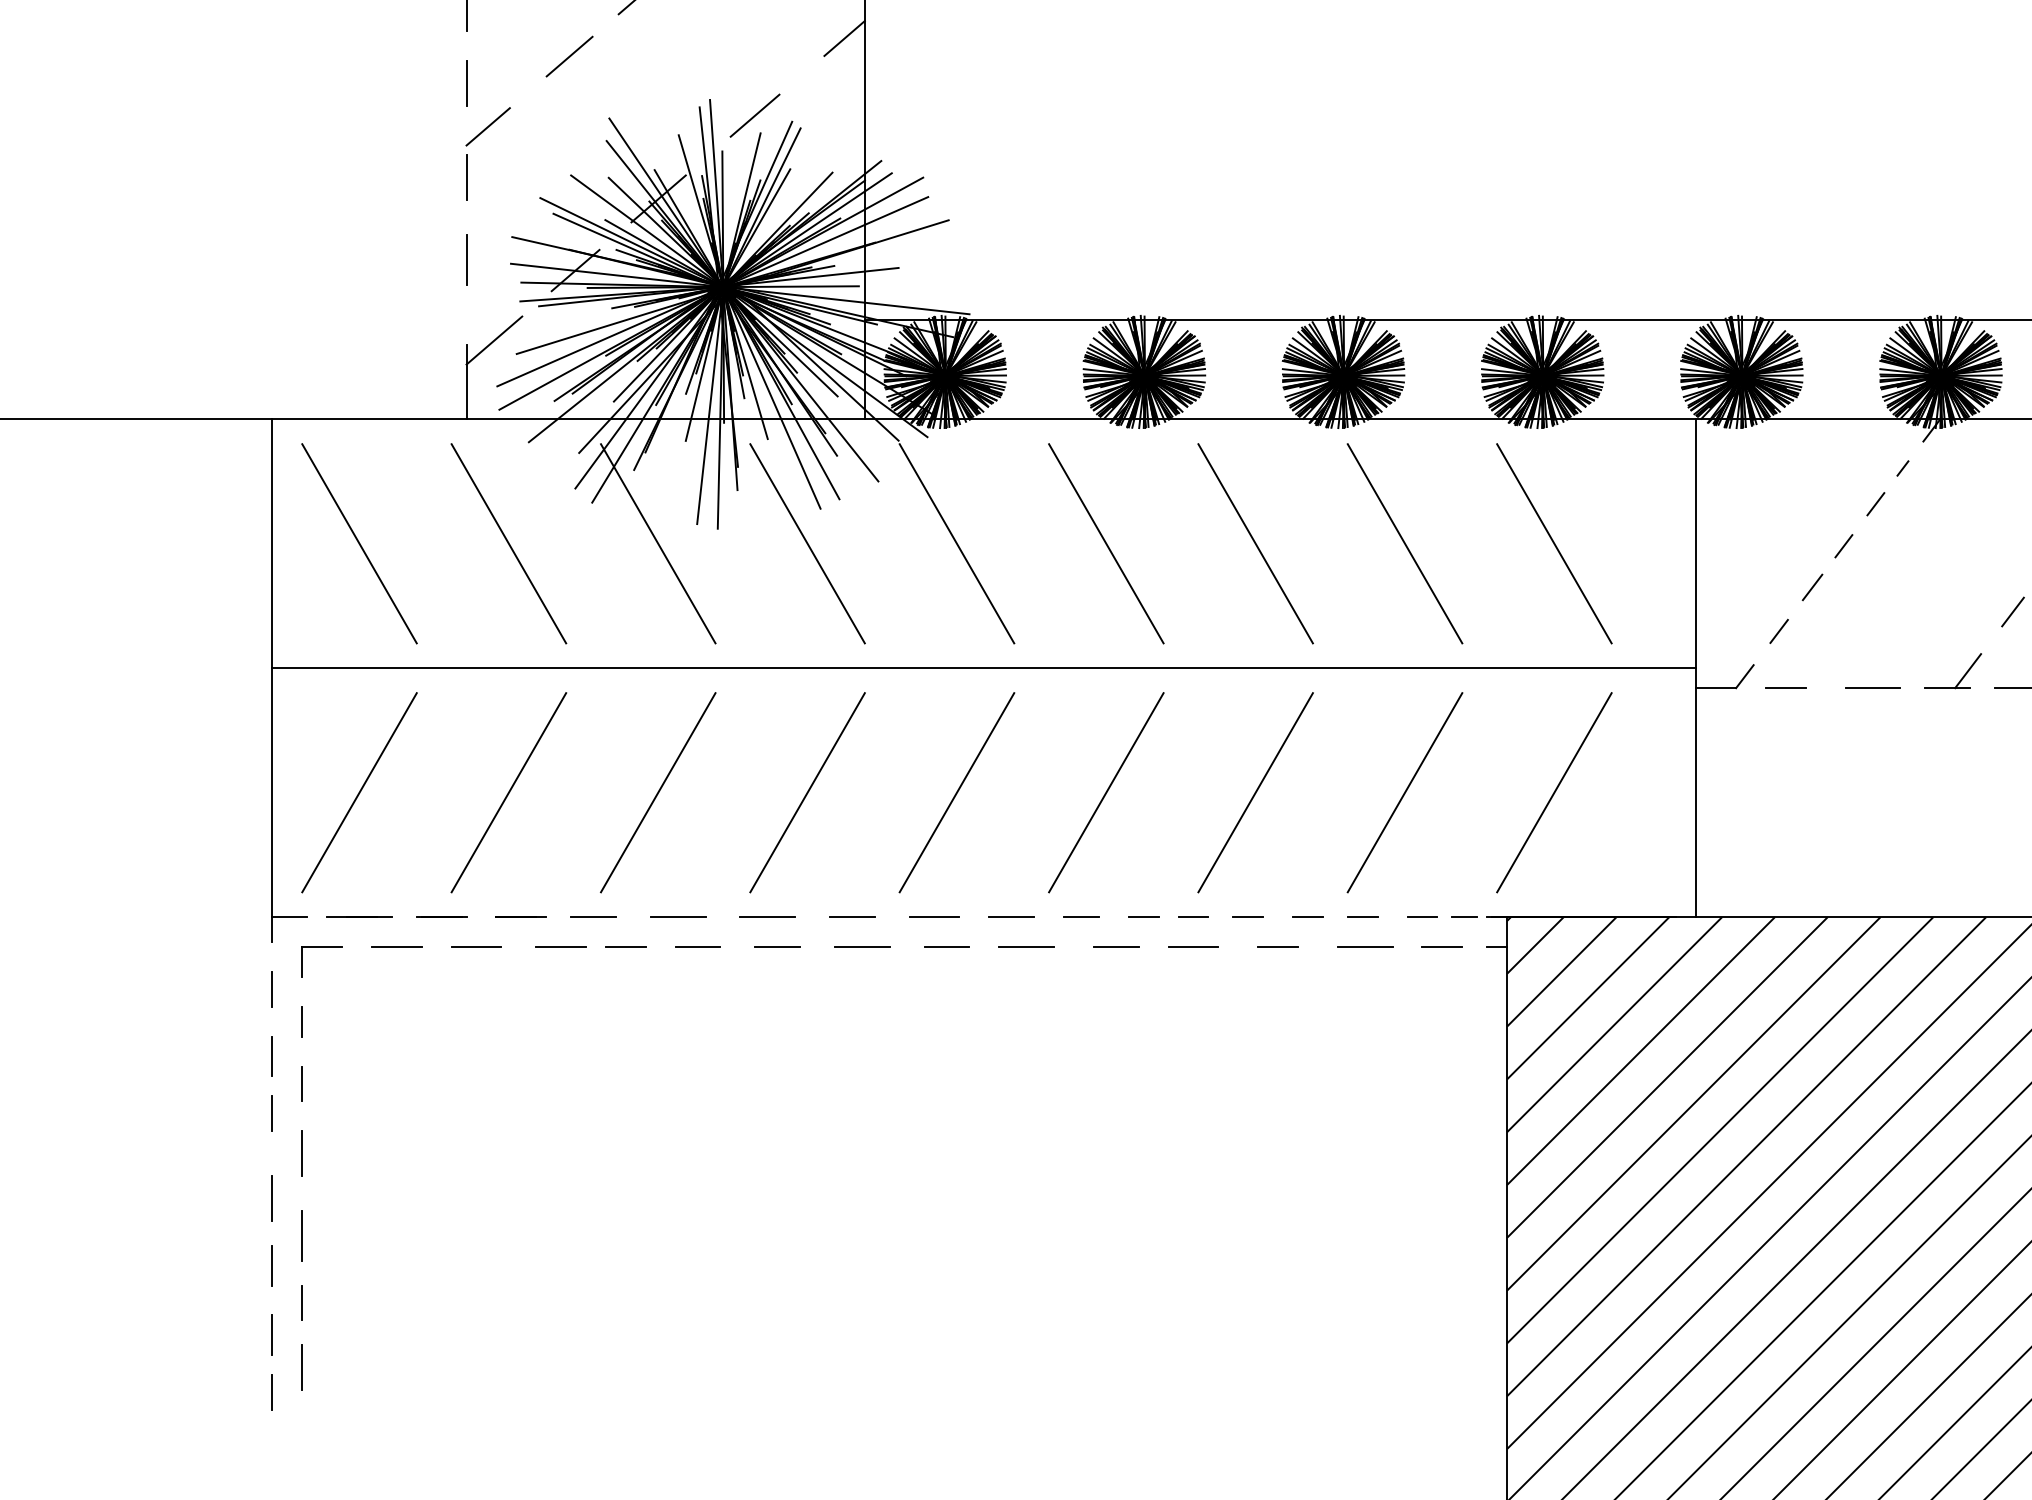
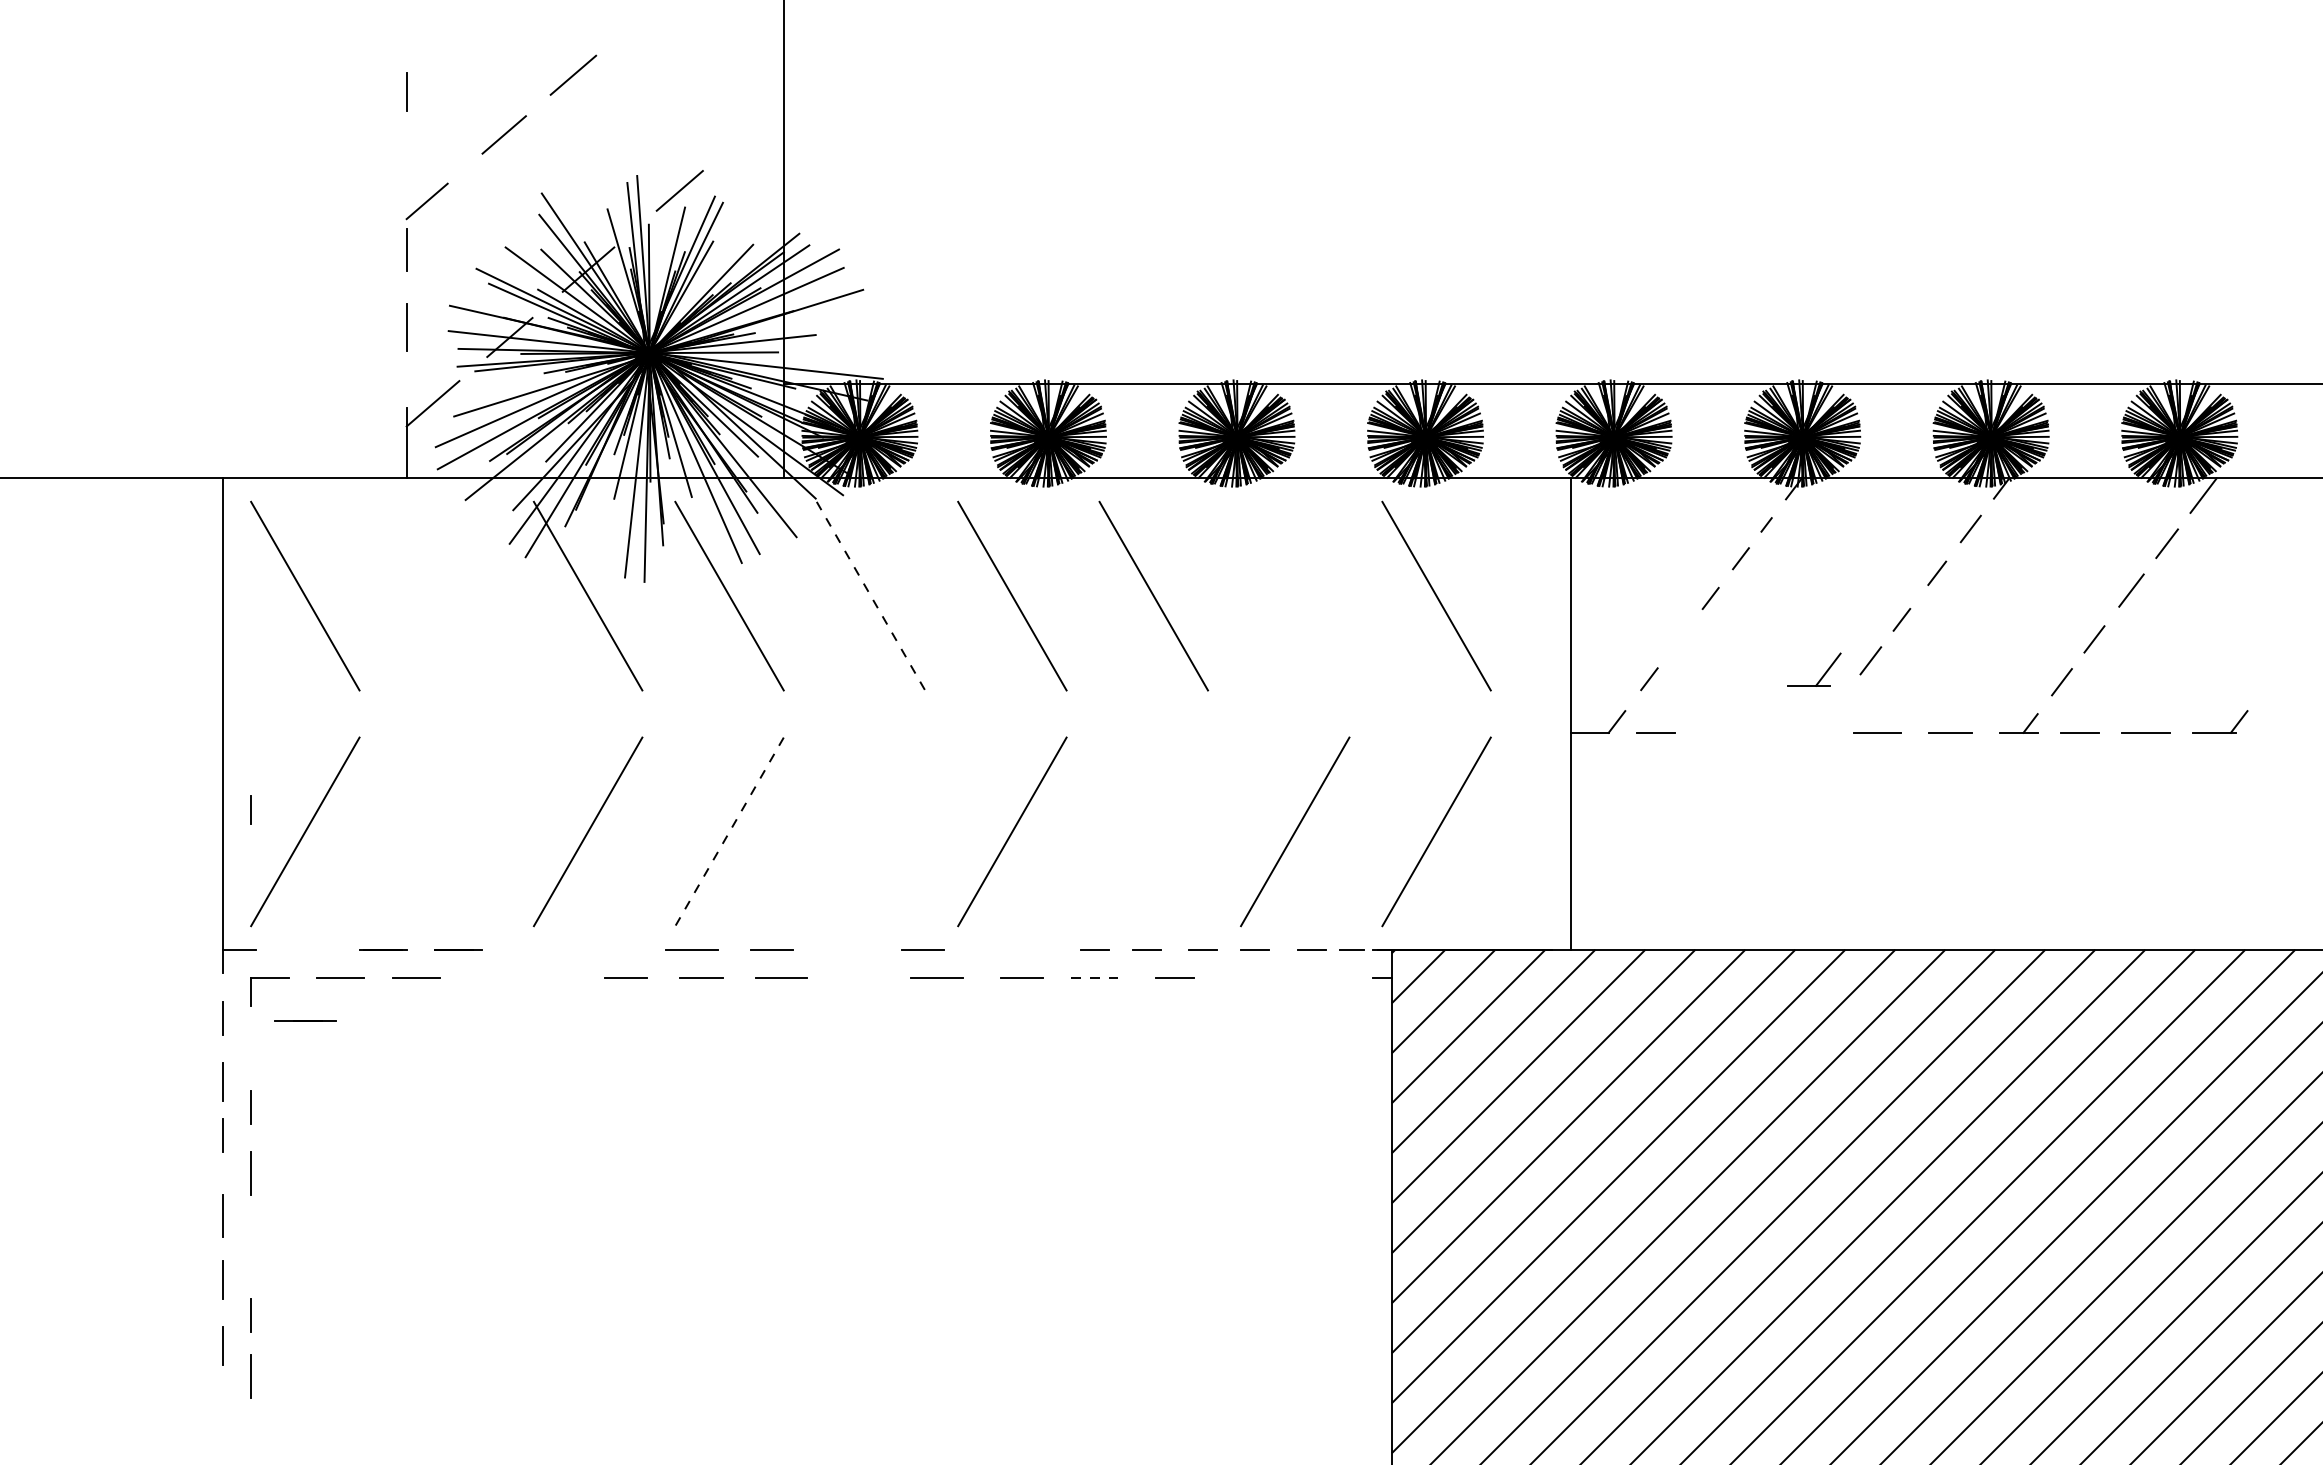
line: (844, 38) -> (764, 117), removed
line: (466, 82) -> (406, 159), removed
line: (508, 543) -> (446, 595), removed
line: (1405, 543) -> (1295, 595), removed
line: (956, 544) -> (870, 596), solid -> dashed
line: (1811, 587) -> (1680, 637), removed
line: (983, 668) -> (896, 714), removed
part: (1961, 677) -> (1822, 675), moved
line: (1872, 687) -> (1737, 732), removed
line: (508, 792) -> (446, 831), removed
line: (807, 792) -> (729, 831), solid -> dashed
line: (956, 792) -> (870, 831), removed
line: (1255, 792) -> (1153, 831), removed
line: (359, 916) -> (305, 1020), moved
line: (593, 916) -> (526, 949), removed
line: (677, 916) -> (606, 949), removed
line: (934, 916) -> (849, 949), removed
line: (1081, 916) -> (988, 949), removed
line: (1143, 916) -> (1047, 949), removed
line: (560, 946) -> (495, 977), removed
line: (625, 946) -> (557, 977), removed
line: (946, 946) -> (861, 977), removed
line: (1193, 946) -> (1094, 977), solid -> dashed
line: (1365, 946) -> (1257, 977), removed
line: (1442, 946) -> (1330, 977), removed
line: (301, 1021) -> (250, 809), moved
line: (302, 1234) -> (251, 1250), removed
line: (272, 1392) -> (222, 1399), removed

